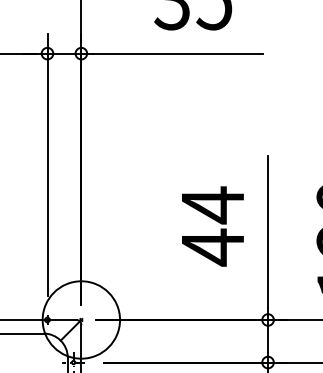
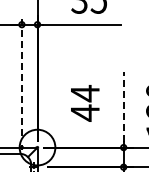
line: (46, 163) -> (21, 75), solid -> dashed
text: (213, 226) -> (85, 103), moved
line: (267, 230) -> (123, 106), solid -> dashed

